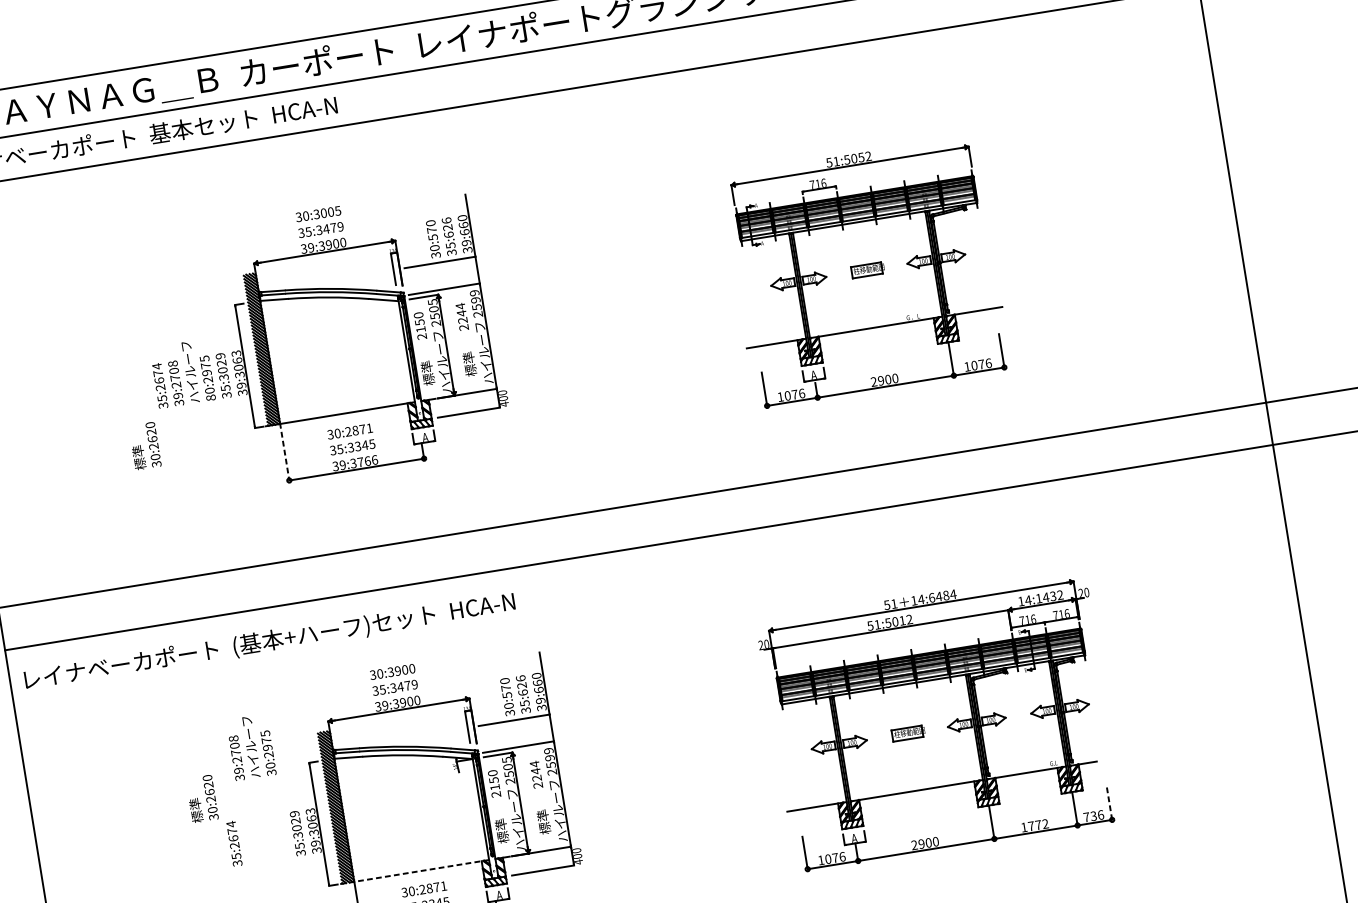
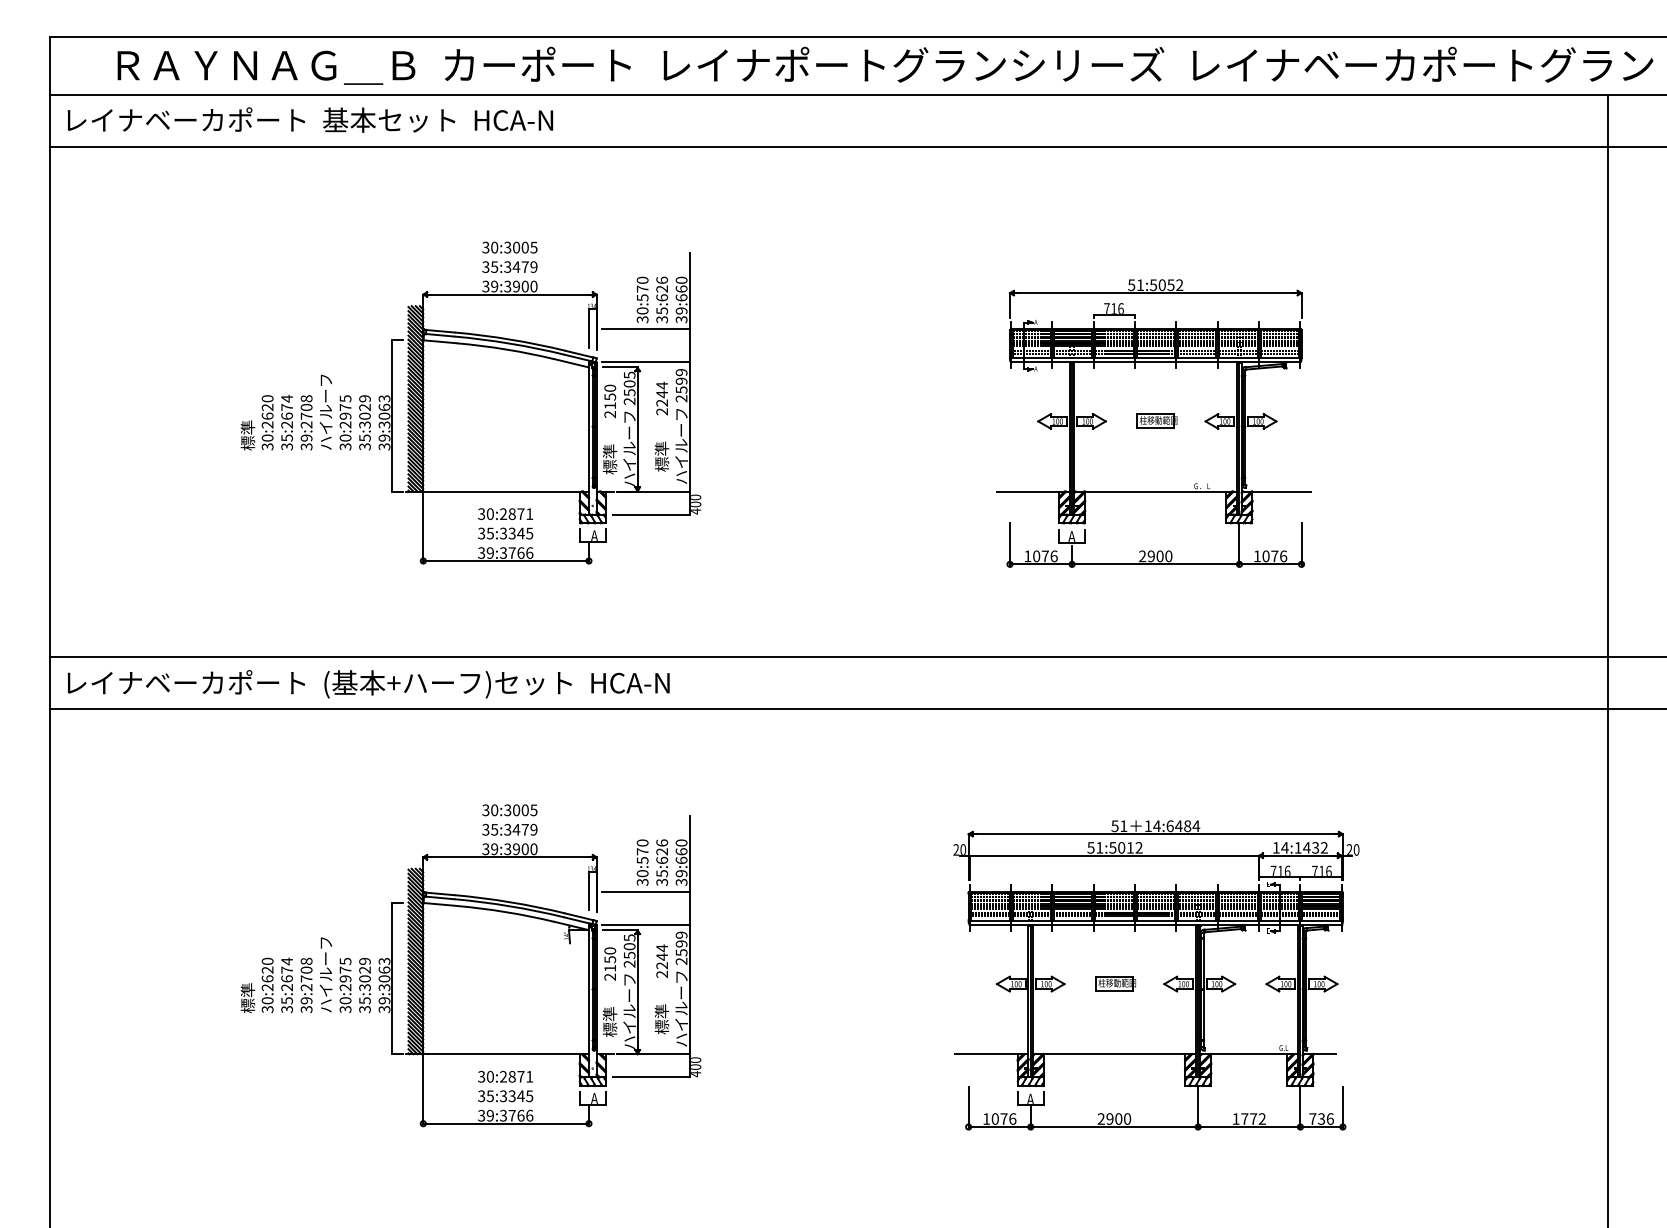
text: (210, 397) -> (345, 446), 80:2975 -> 30:2975
text: (144, 445) -> (256, 422), moved
line: (284, 451) -> (423, 525), dashed -> solid
text: (269, 641) -> (368, 684), moved
text: (405, 670) -> (525, 810), 30:3900 -> 30:3005
text: (250, 746) -> (325, 974), moved
text: (201, 799) -> (256, 985), moved
line: (1109, 804) -> (1342, 1107), dashed -> solid
line: (414, 872) -> (497, 1054), dashed -> solid

